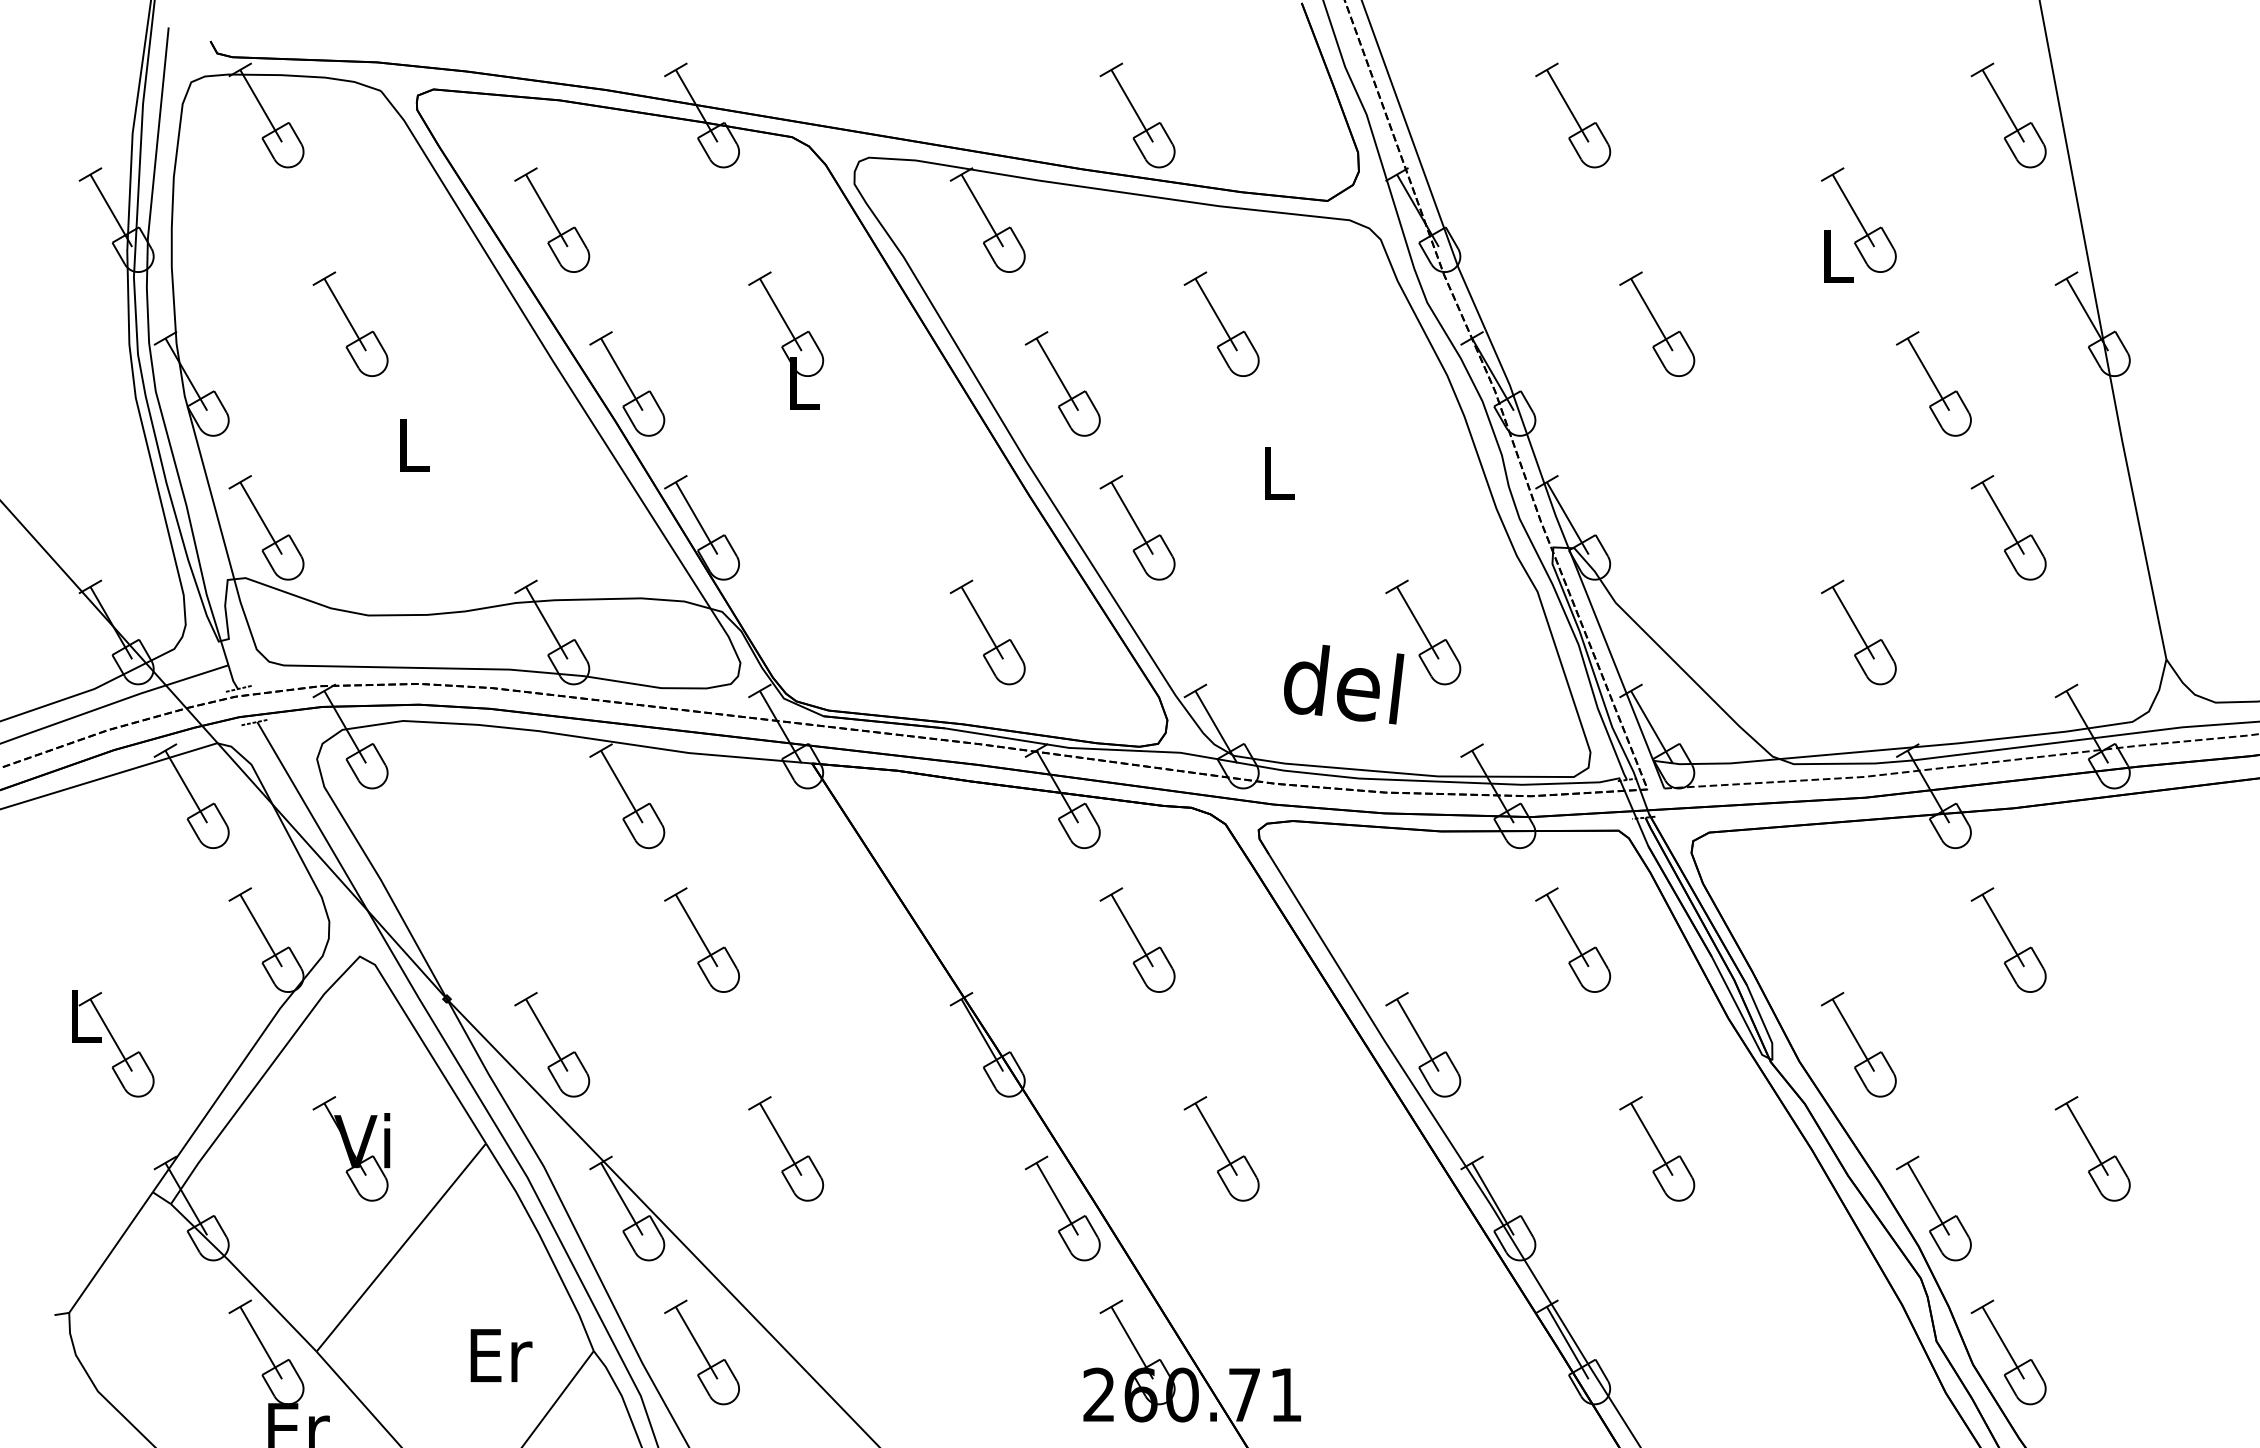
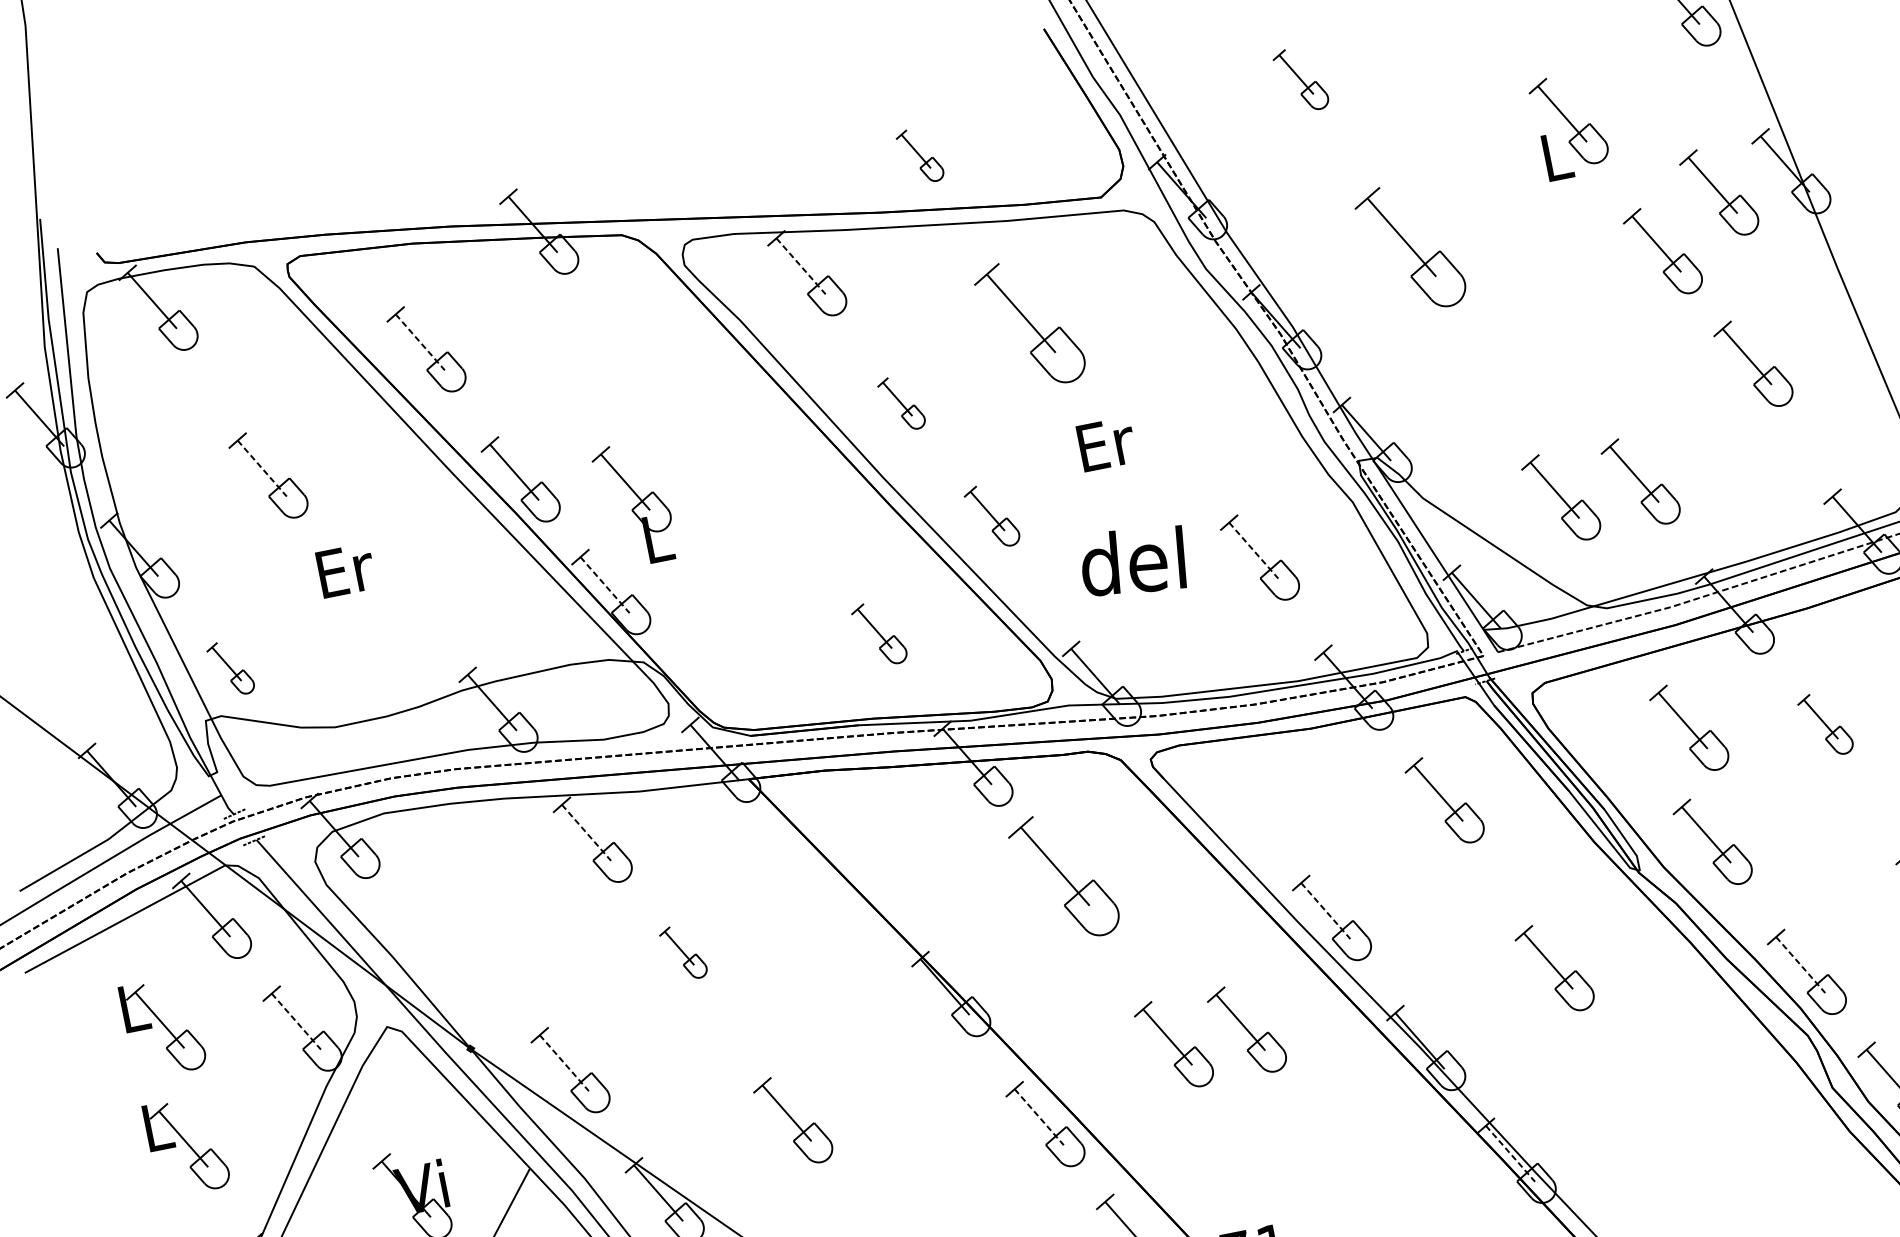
part: (1137, 115) -> (919, 155), size x0.6
part: (1573, 115) -> (1301, 79), size x0.7
line: (546, 210) -> (419, 342), solid -> dashed
line: (982, 210) -> (801, 266), solid -> dashed
line: (345, 314) -> (262, 468), solid -> dashed
part: (1221, 323) -> (1029, 323), size x1.4
part: (1657, 323) -> (1410, 246), size x1.4
part: (2008, 331) -> (1719, 192), added
part: (786, 340) -> (634, 503), moved
part: (1062, 383) -> (901, 403), size x0.6
text: (415, 445) -> (346, 570), L -> Er
text: (1279, 473) -> (1106, 444), L -> Er
line: (696, 518) -> (604, 585), solid -> dashed
part: (266, 527) -> (230, 668), size x0.6
part: (1137, 527) -> (991, 516), size x0.7
line: (1417, 623) -> (1253, 551), solid -> dashed
part: (987, 632) -> (879, 634), size x0.7
part: (1767, 632) -> (1560, 497), added
text: (1344, 684) -> (1134, 562), moved
line: (621, 786) -> (586, 832), solid -> dashed
part: (113, 907) -> (163, 1027), added
part: (1858, 913) -> (1689, 727), added
line: (261, 930) -> (296, 1021), solid -> dashed
part: (701, 939) -> (682, 952), size x0.6
part: (1137, 939) -> (1063, 876), size x1.4
part: (2008, 939) -> (1825, 724), size x0.7
line: (546, 1035) -> (564, 1063), solid -> dashed
line: (1417, 1035) -> (1325, 911), solid -> dashed
part: (1305, 1148) -> (1247, 1029), added
line: (1057, 1199) -> (1039, 1117), solid -> dashed
line: (1928, 1199) -> (1800, 965), solid -> dashed
line: (1567, 1343) -> (1510, 1154), solid -> dashed

